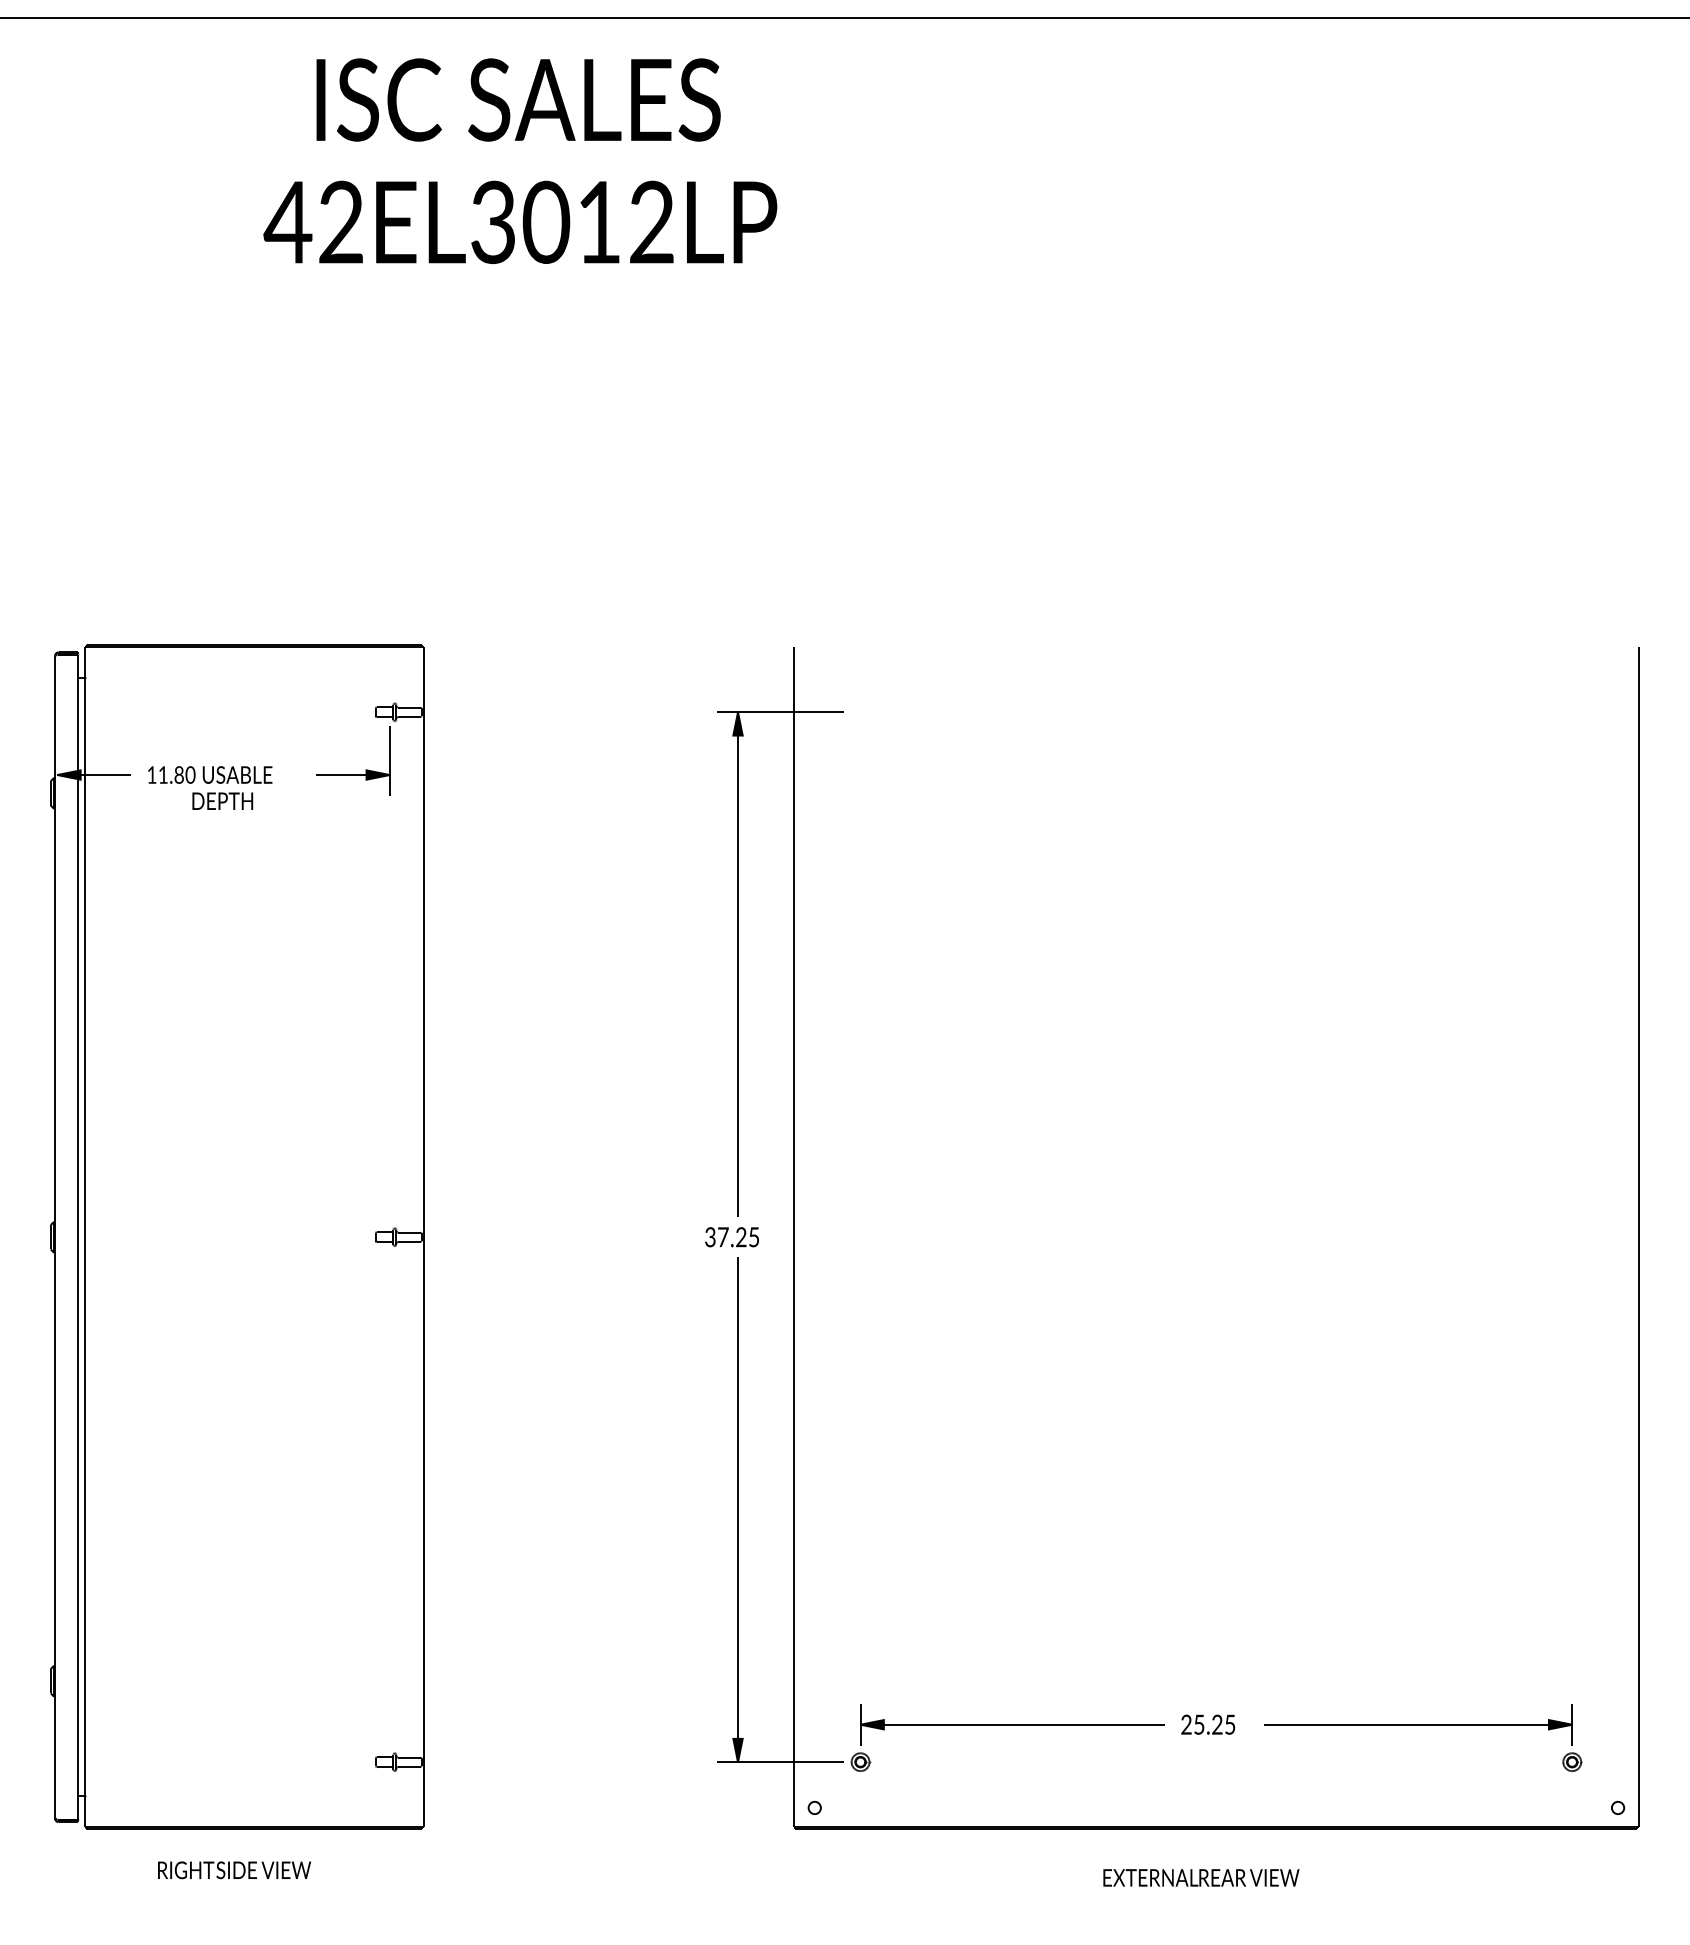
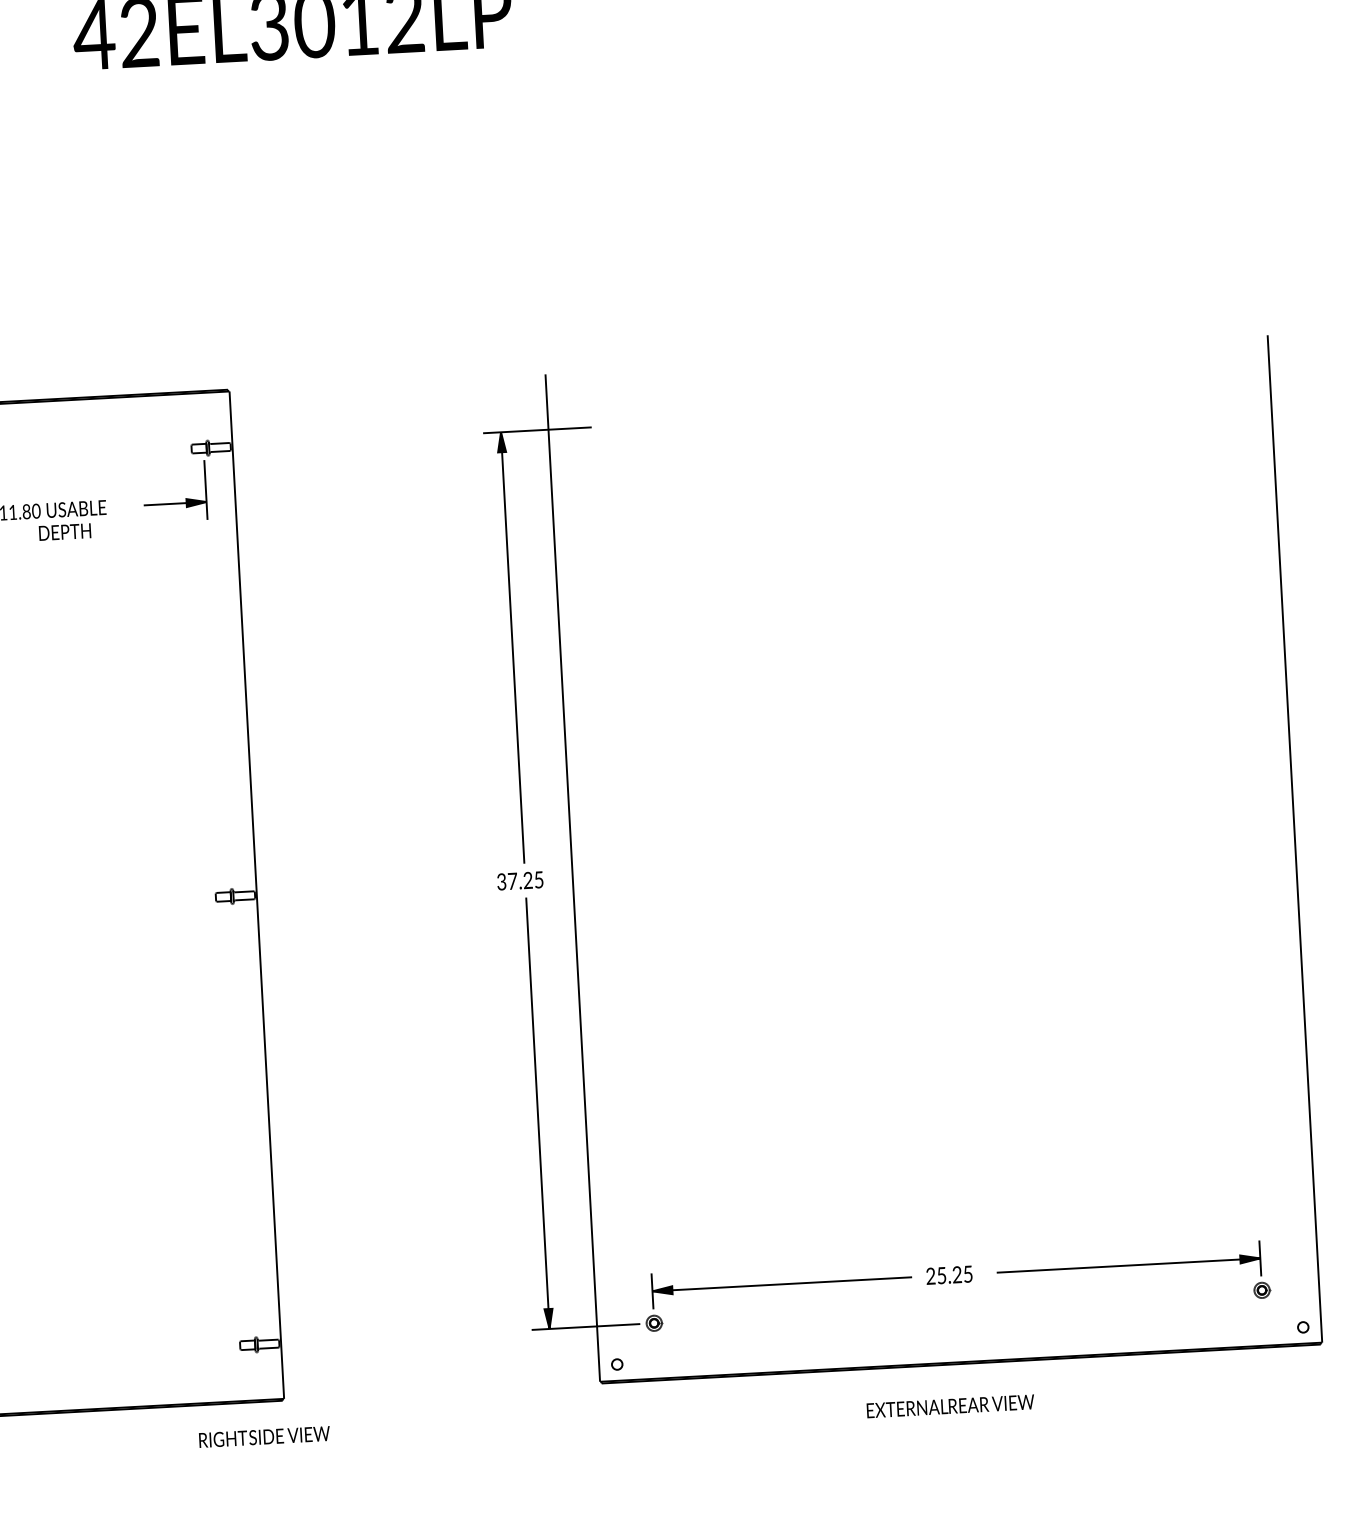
text: (234, 1870) -> (264, 1437), moved

